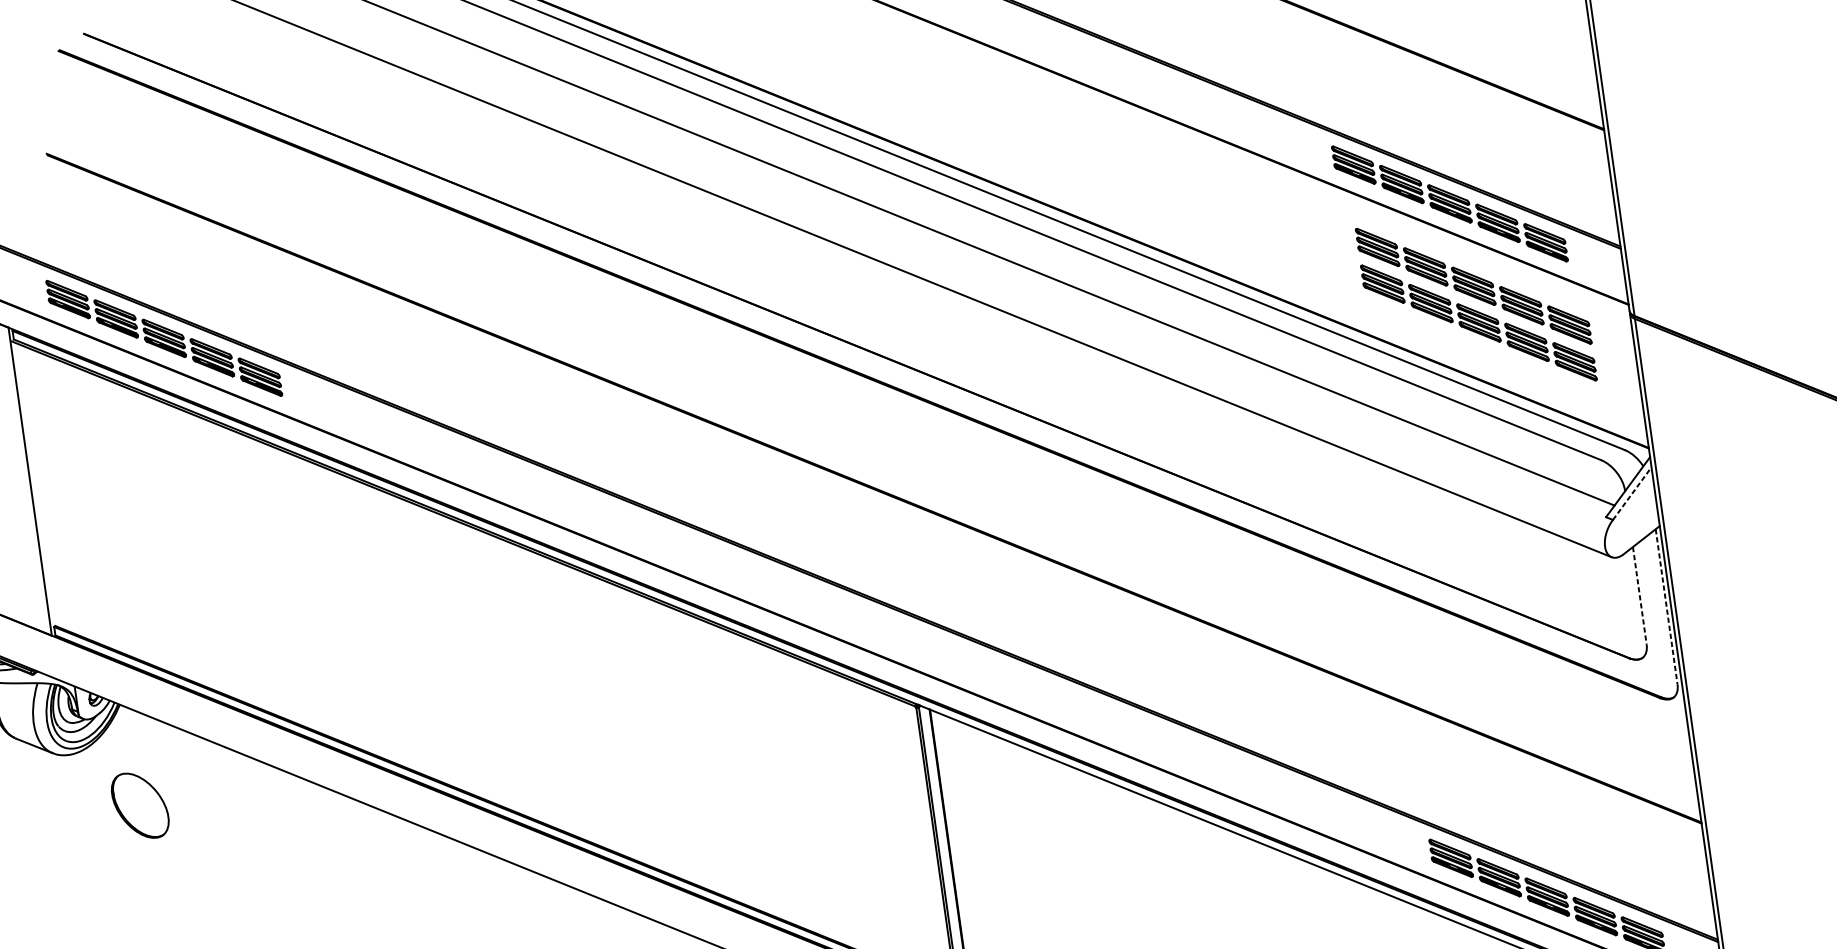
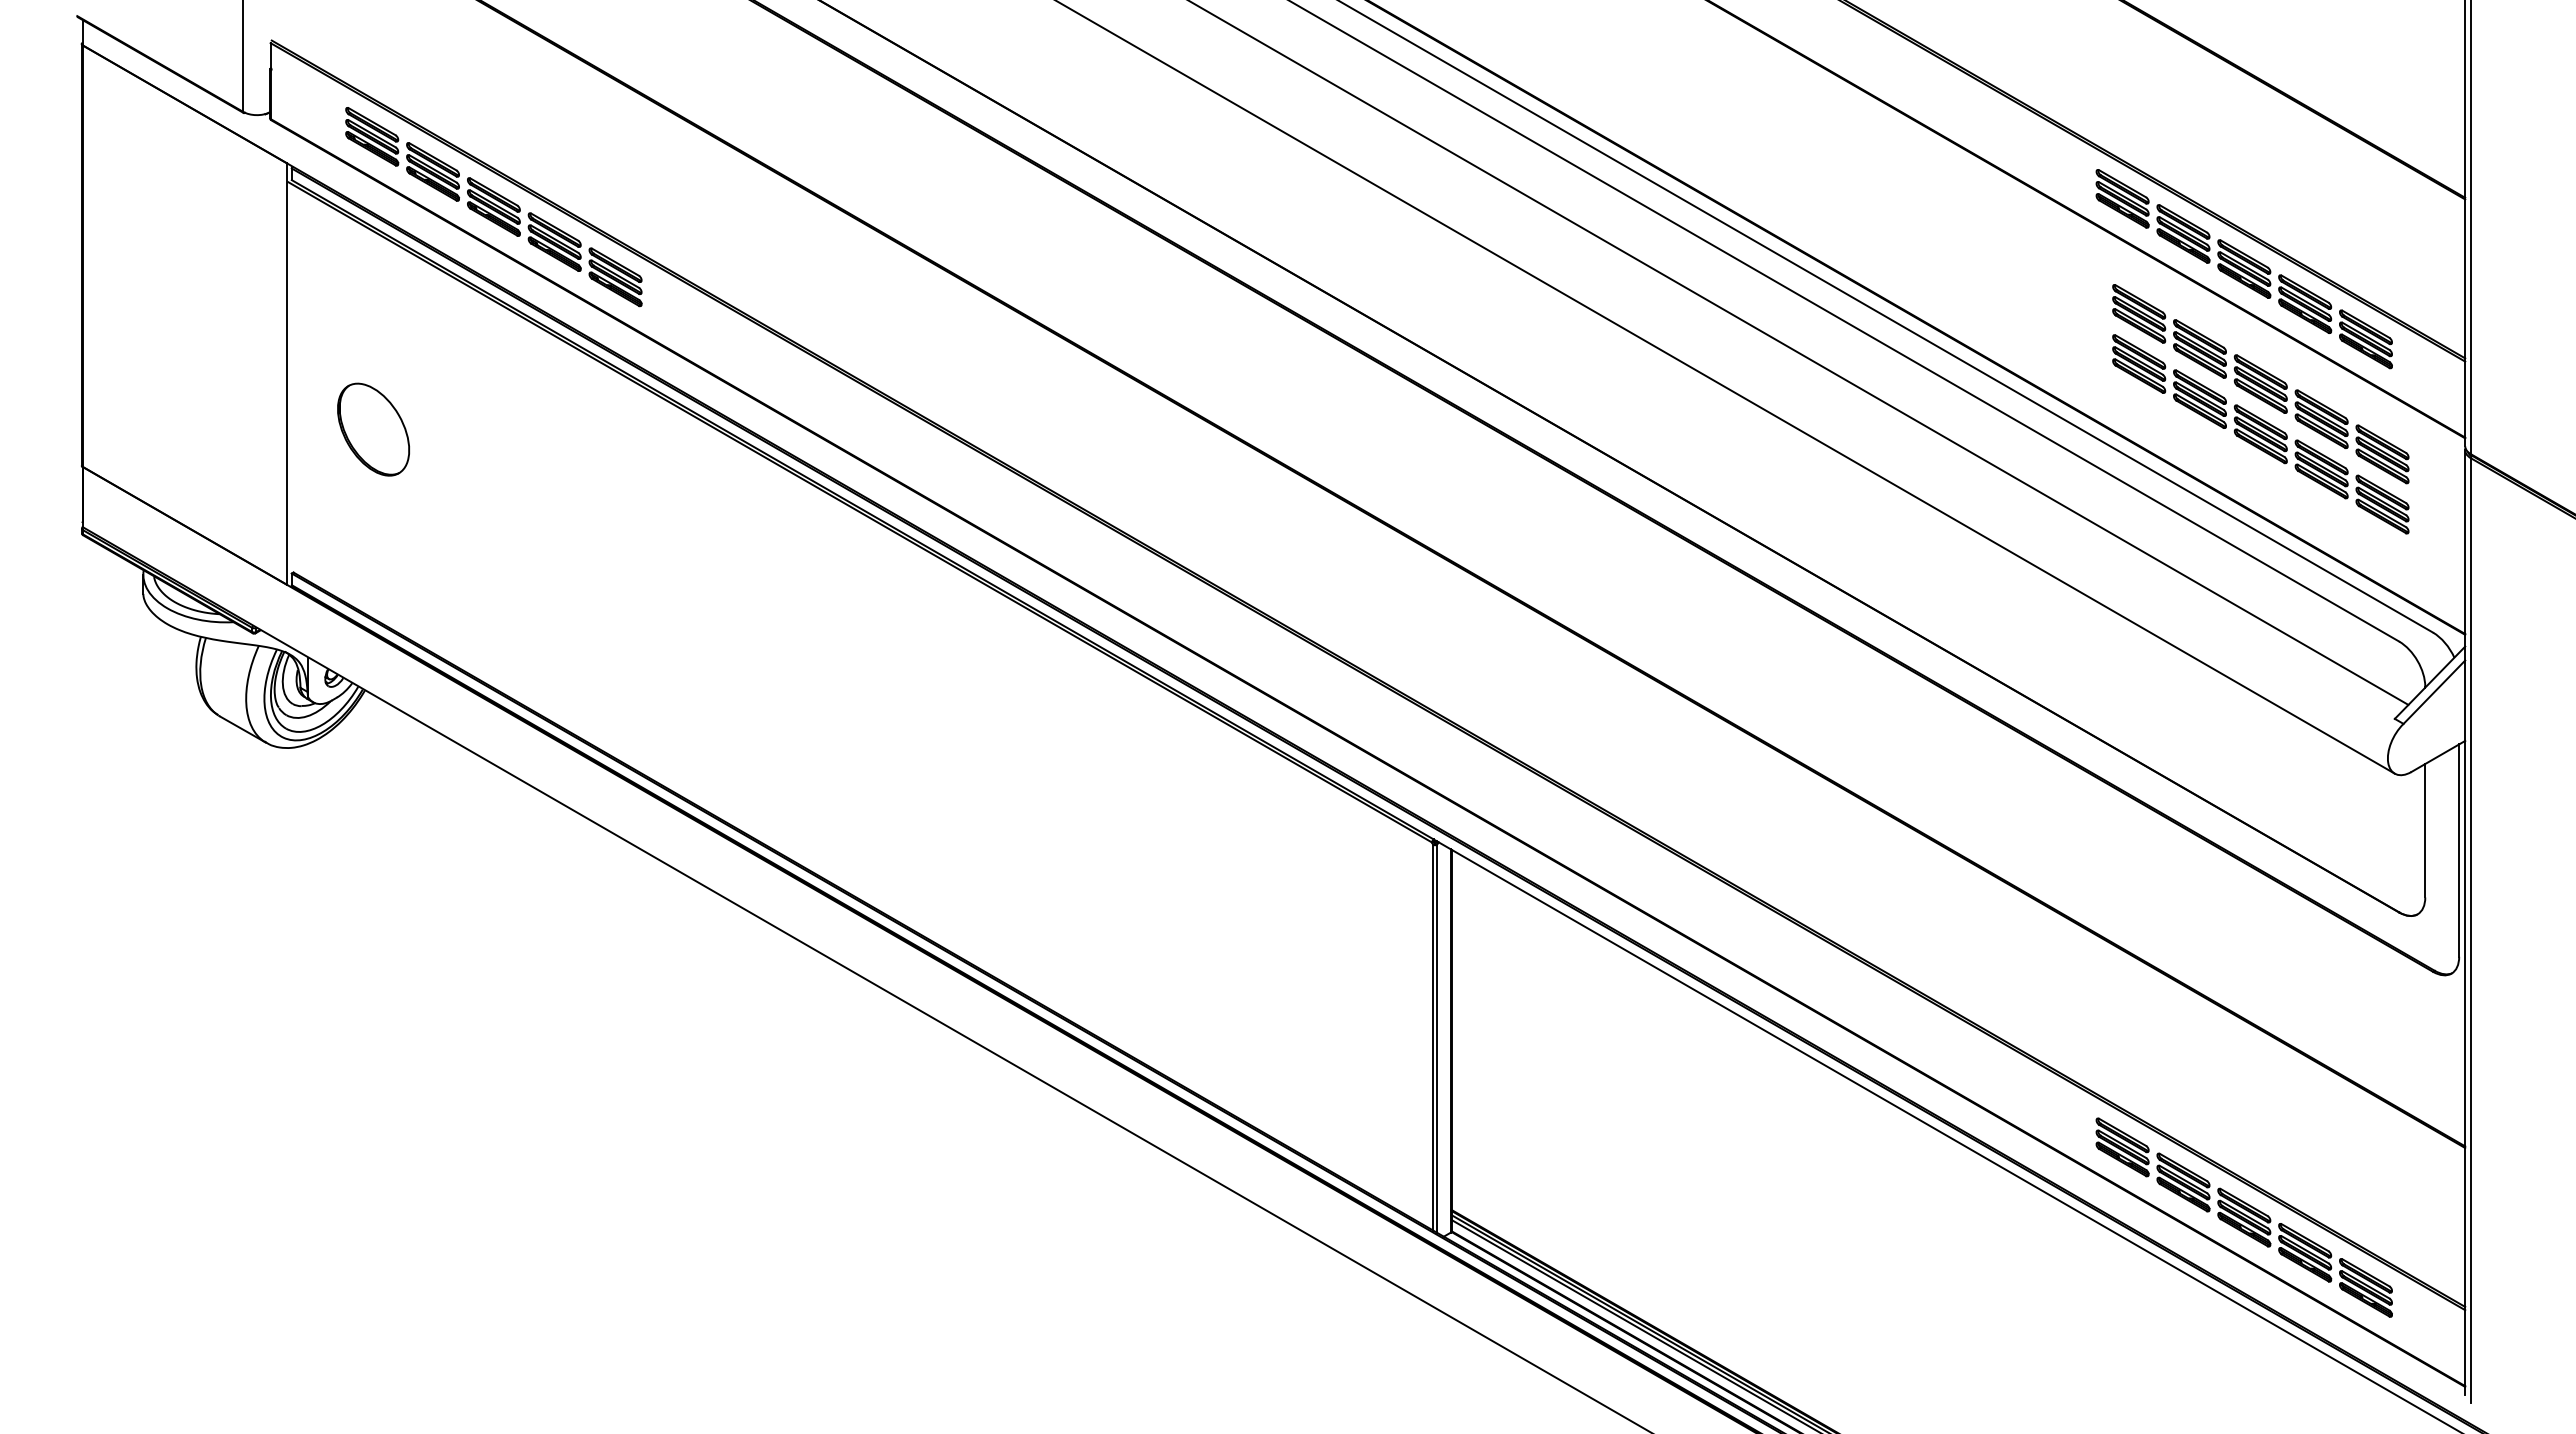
line: (1632, 493) -> (2434, 691), dashed -> solid
line: (1639, 595) -> (2425, 830), dashed -> solid
line: (1666, 607) -> (2459, 851), dashed -> solid
part: (140, 805) -> (373, 429), moved

